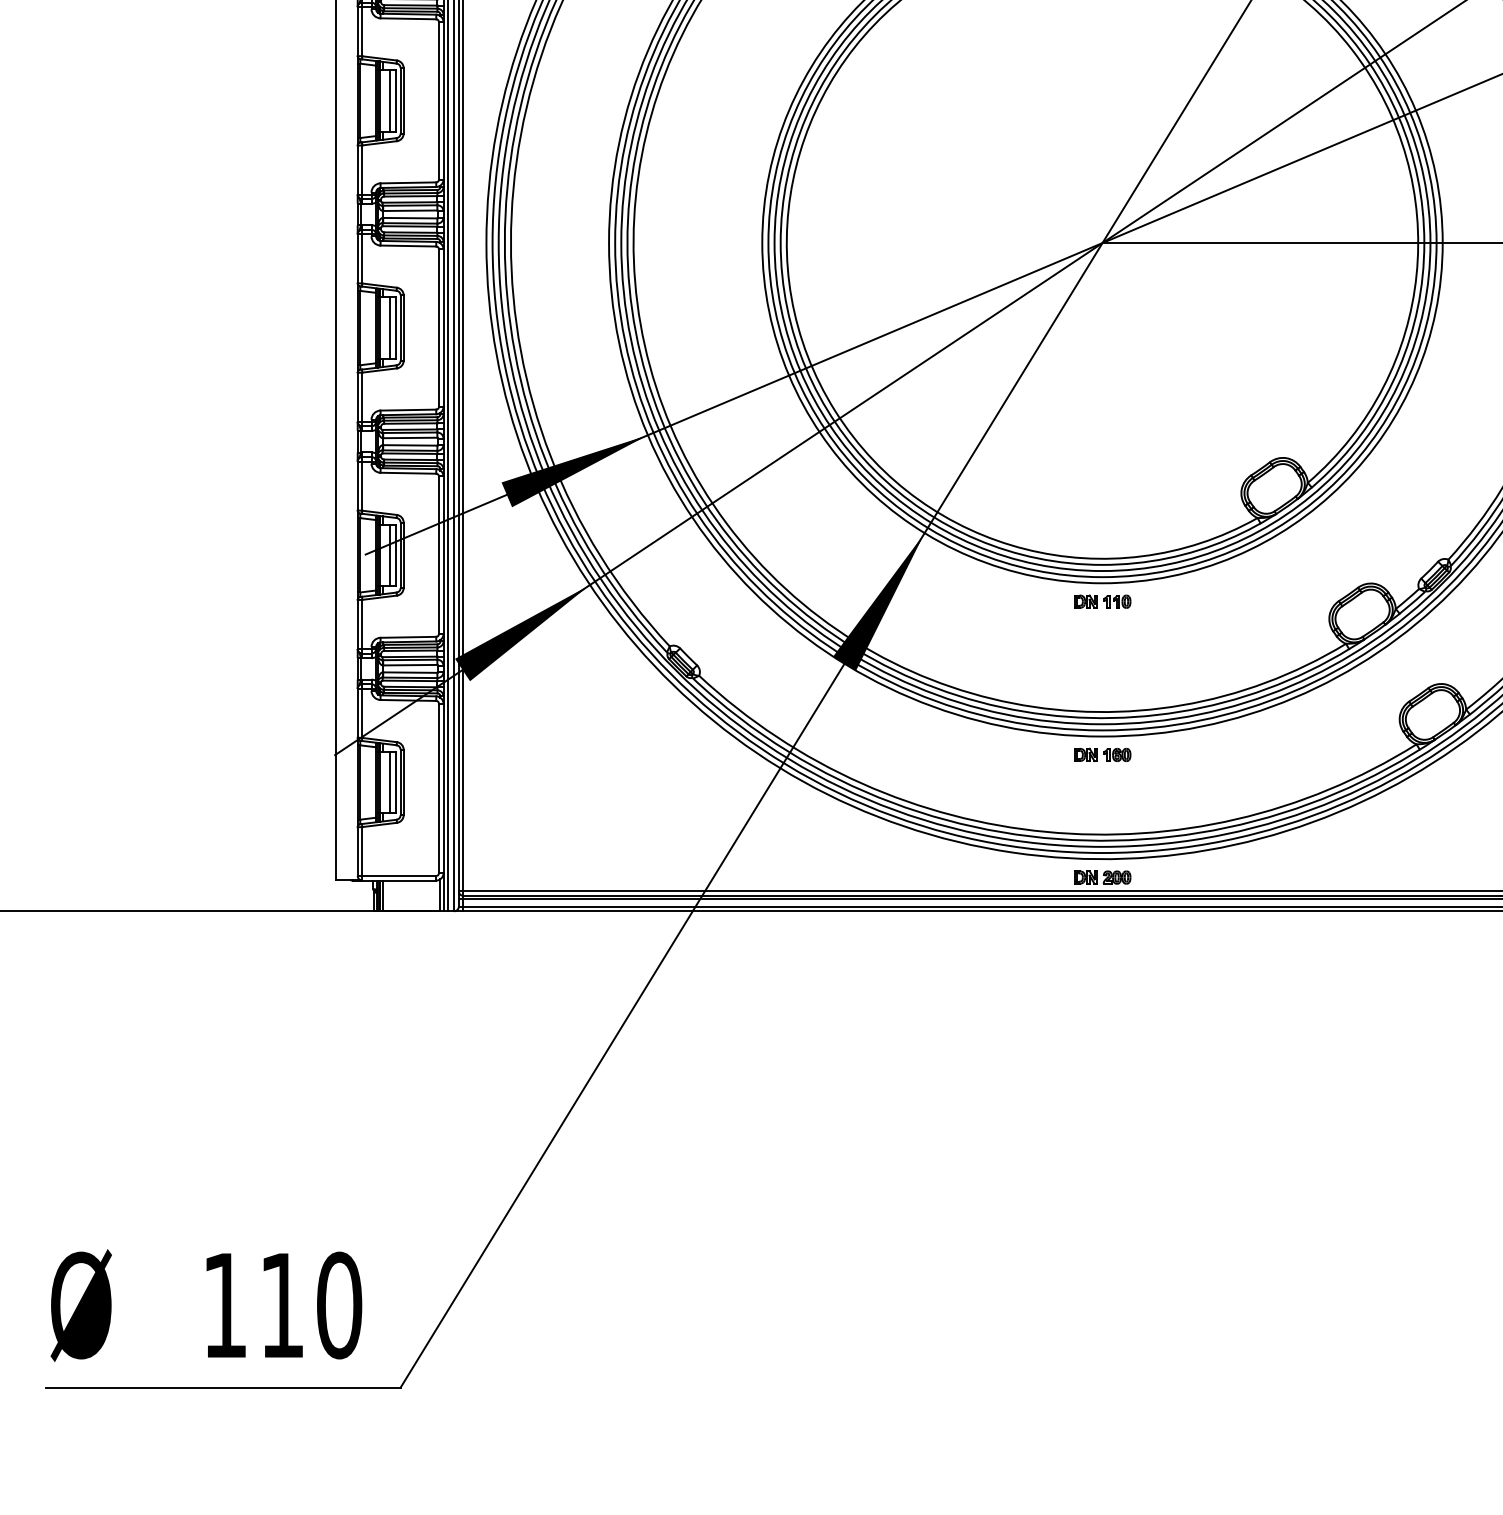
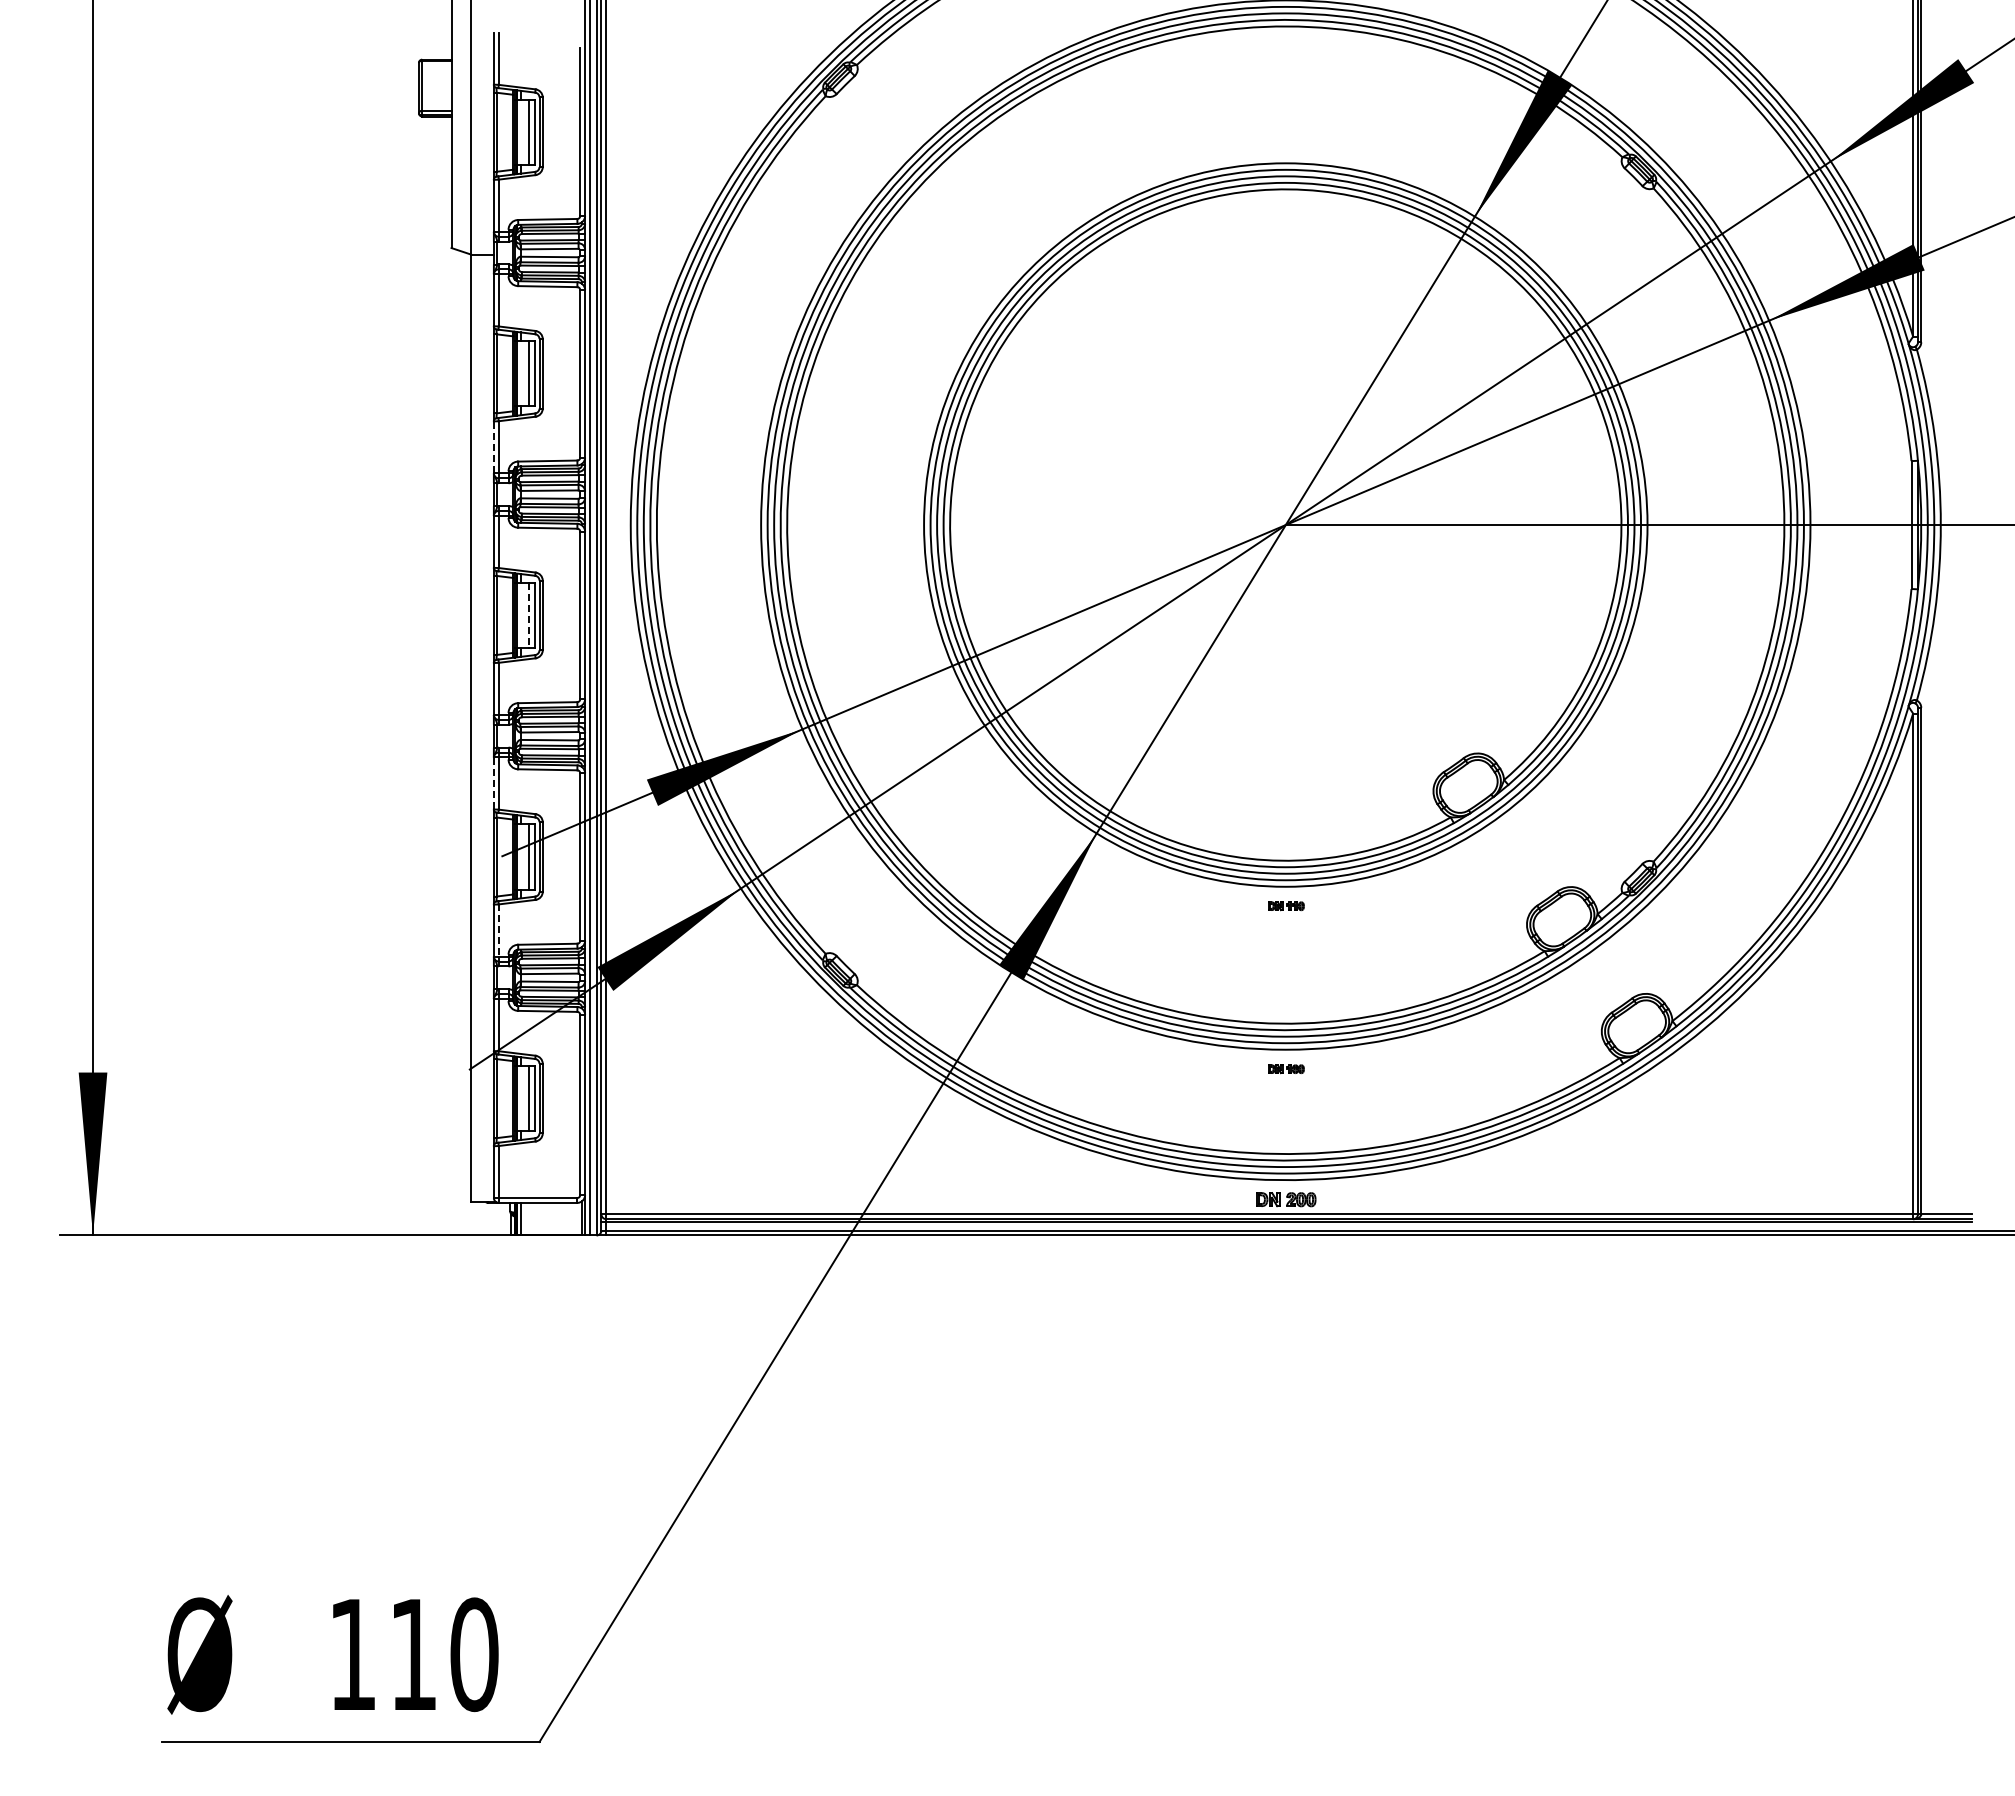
line: (357, 169) -> (493, 446), solid -> dashed
line: (390, 328) -> (528, 615), solid -> dashed
line: (357, 485) -> (493, 782), solid -> dashed
part: (1103, 600) -> (1286, 905), size x0.6
line: (362, 625) -> (498, 931), solid -> dashed
part: (1103, 754) -> (1286, 1068), size x0.6

